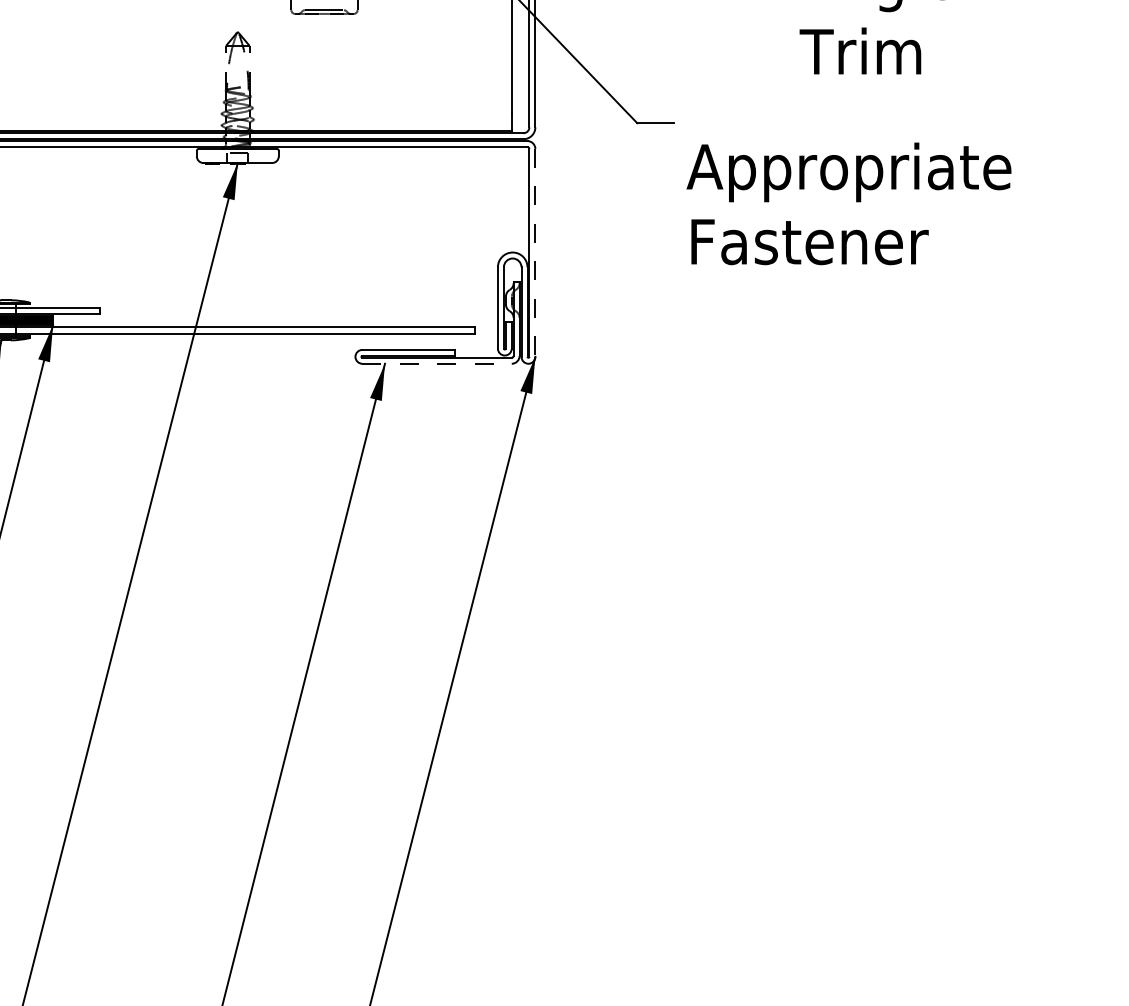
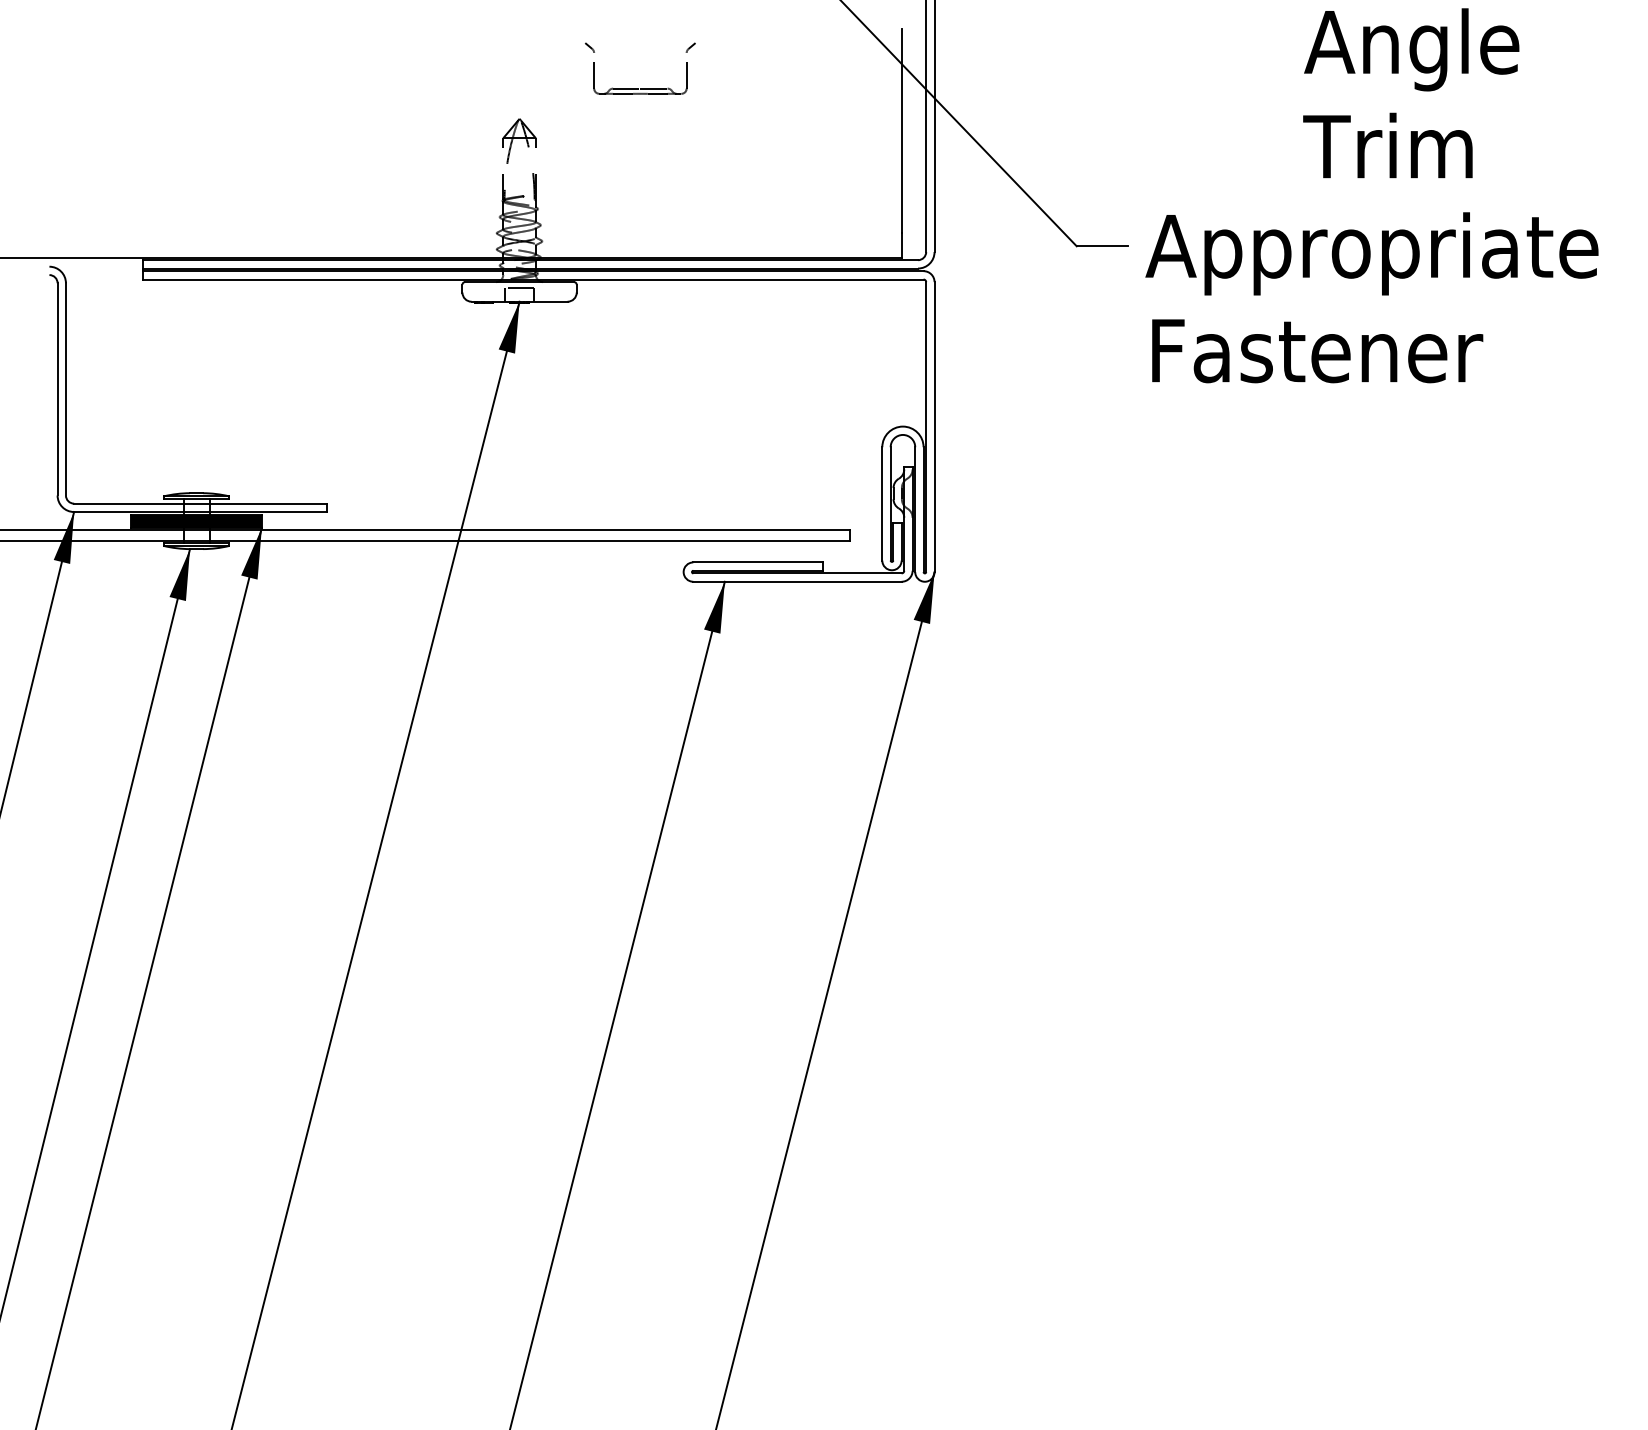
text: (848, 203) -> (1371, 297), moved
line: (535, 253) -> (934, 427), dashed -> solid
line: (437, 363) -> (797, 581), dashed -> solid

